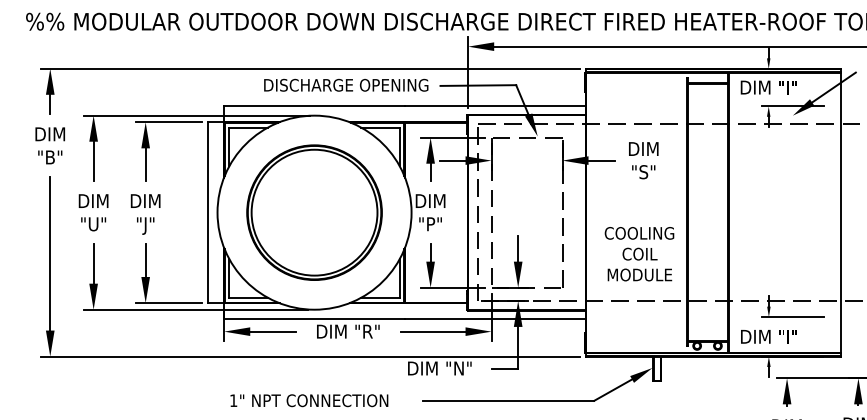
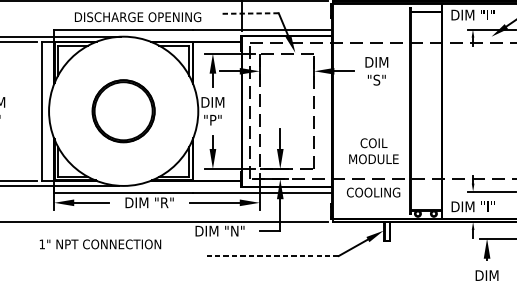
text: (346, 84) -> (138, 16), moved
line: (478, 85) -> (249, 13), solid -> dashed
part: (314, 212) -> (123, 111), size x0.6
text: (639, 233) -> (373, 192), moved
text: (309, 400) -> (100, 244), moved
line: (508, 400) -> (272, 255), solid -> dashed

